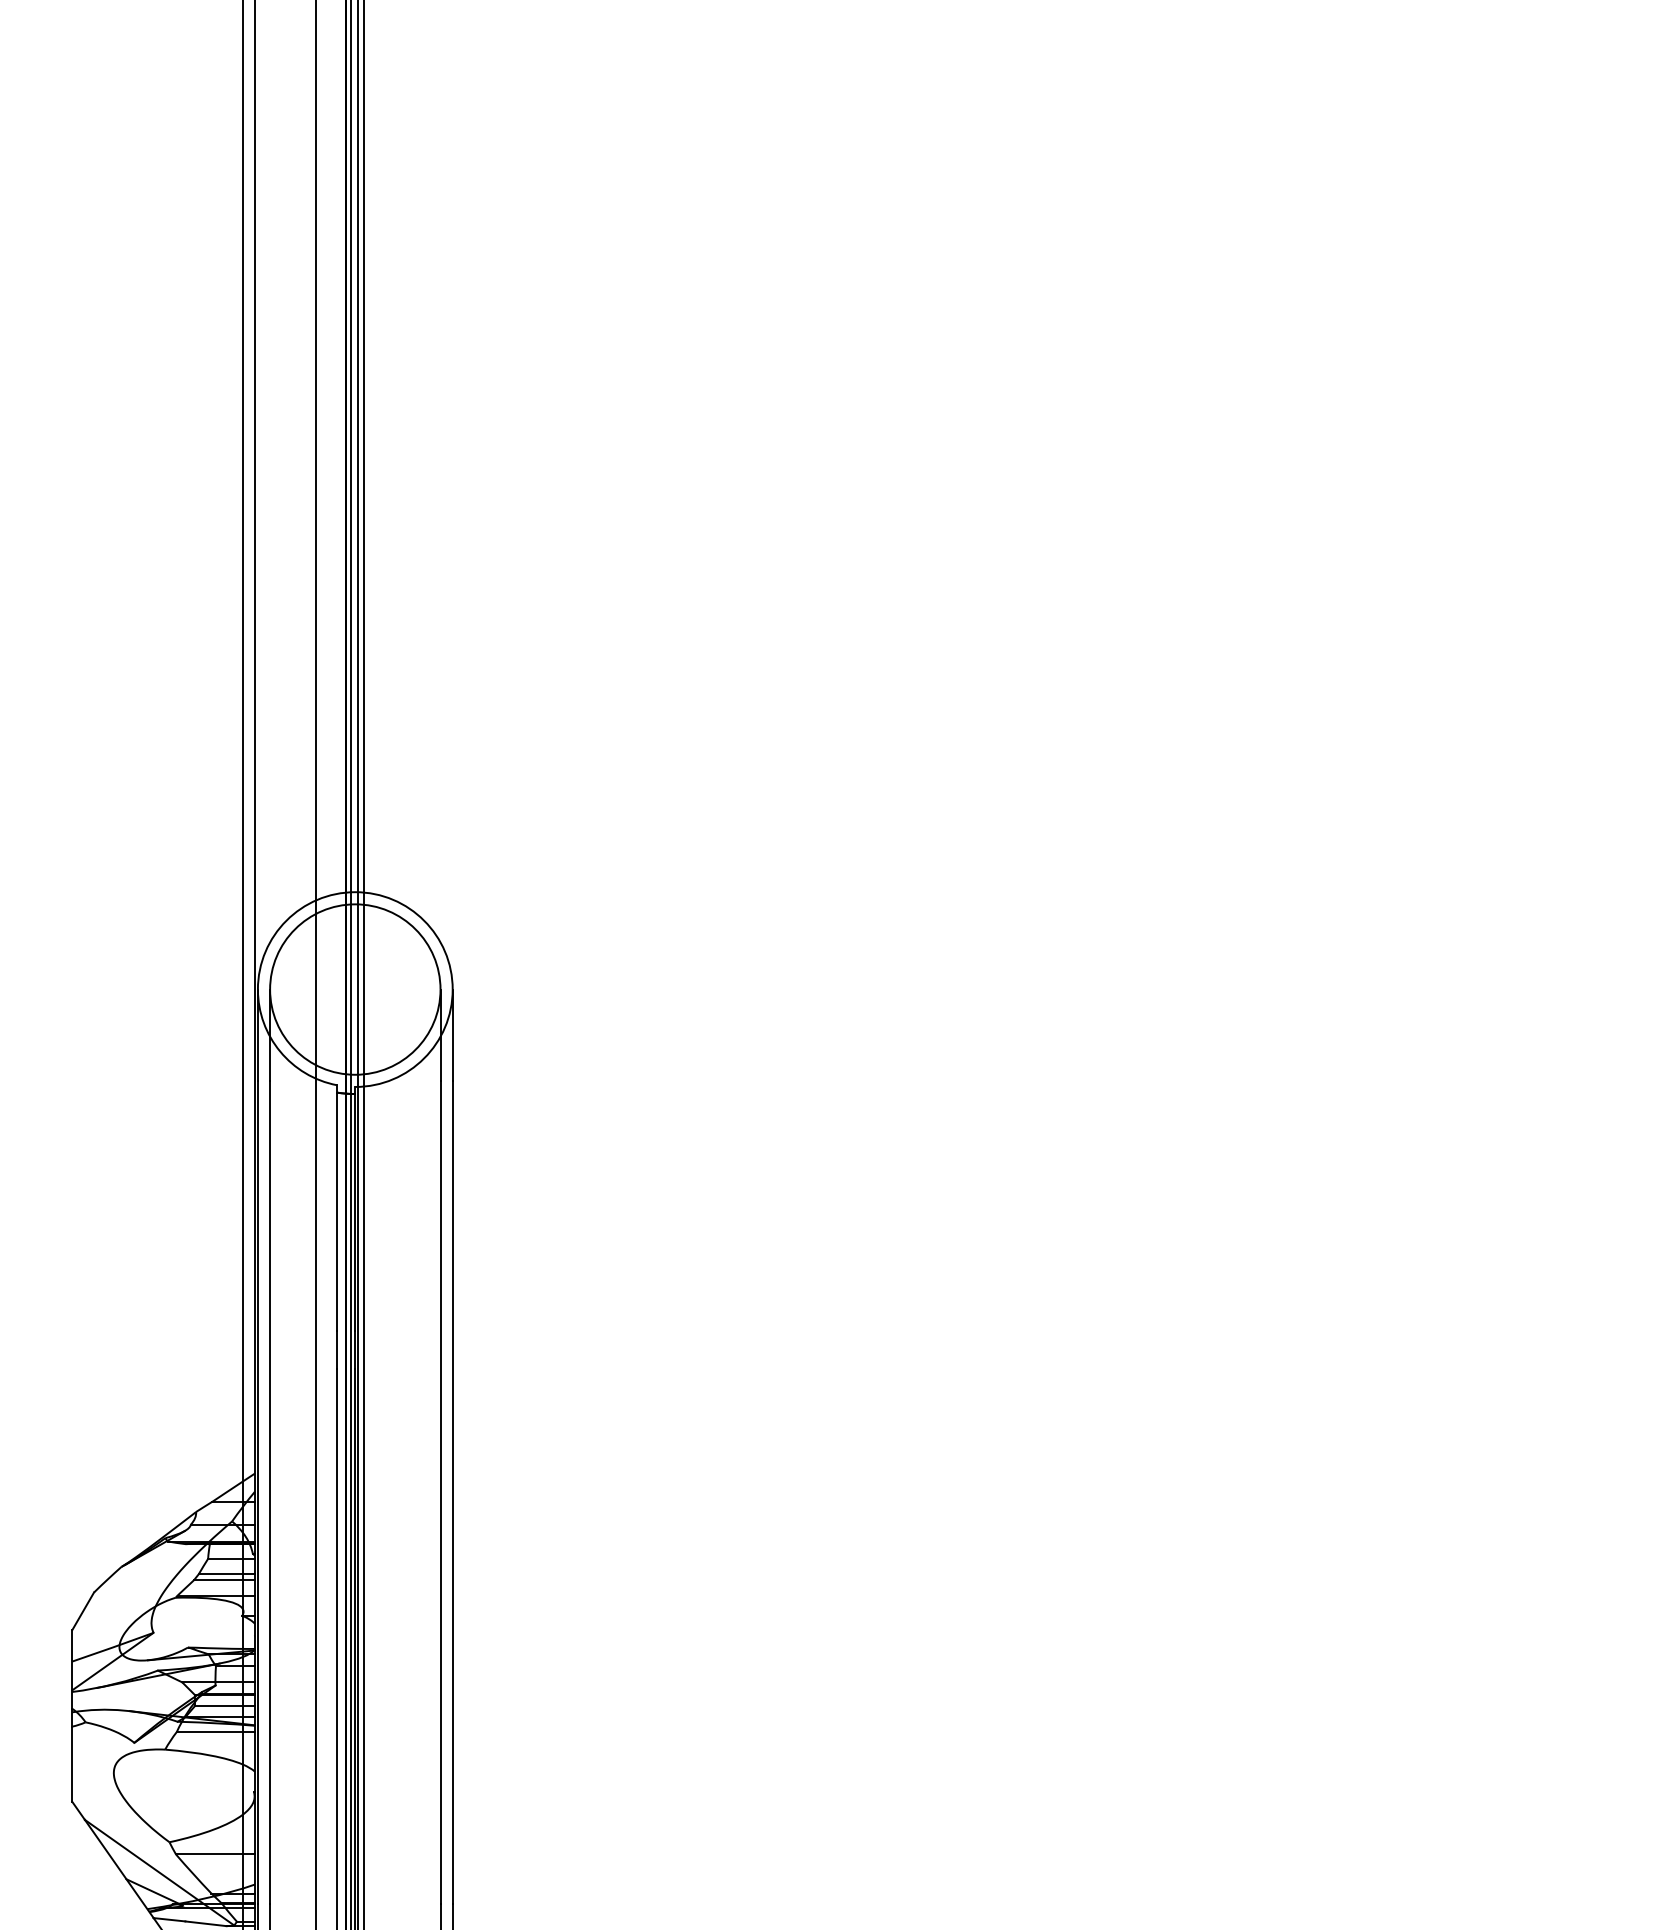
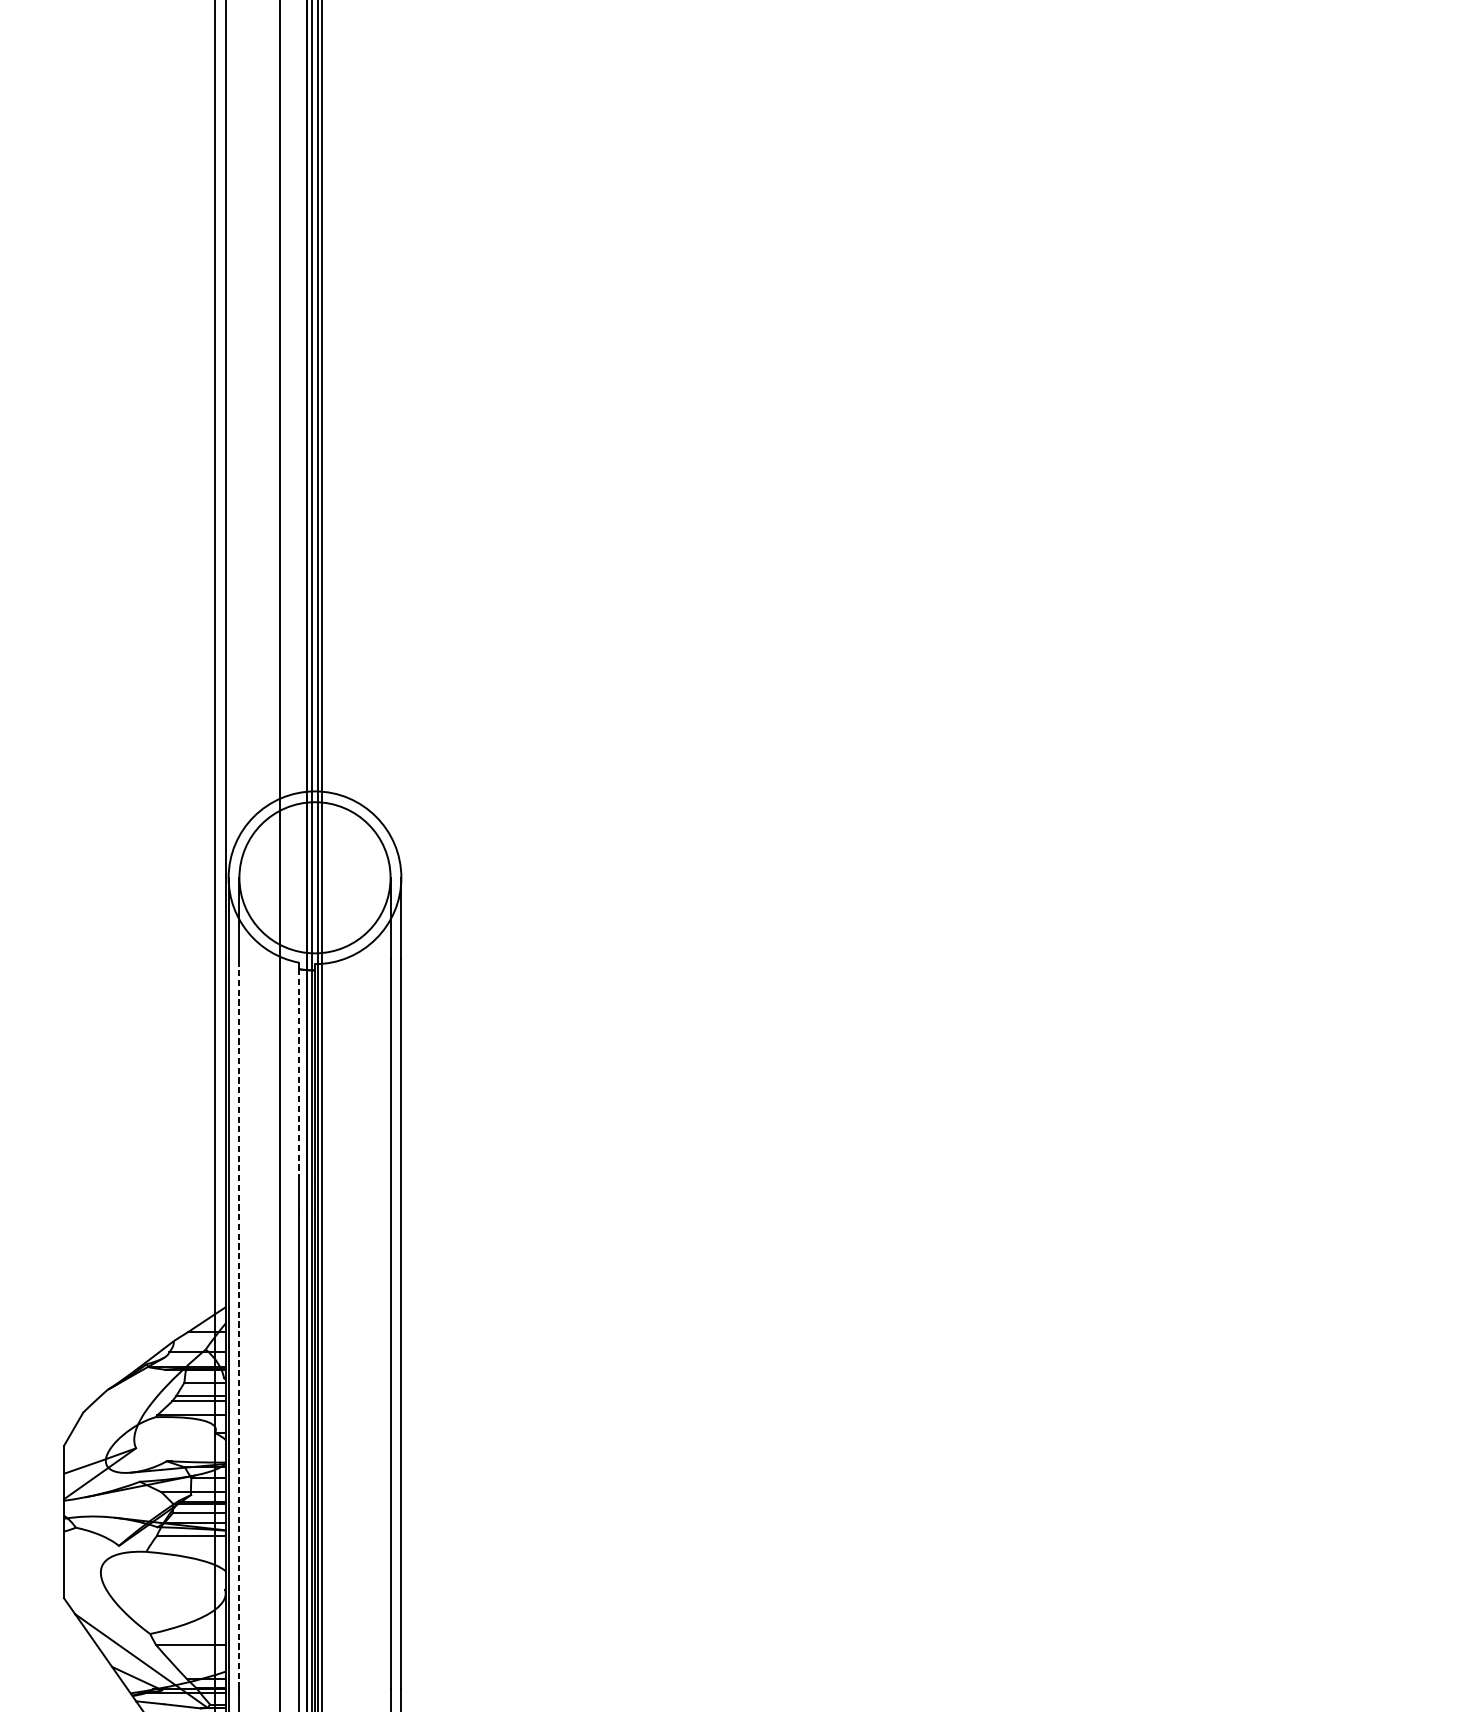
line: (337, 1212) -> (299, 1075), solid -> dashed
line: (270, 1491) -> (239, 1322), solid -> dashed

